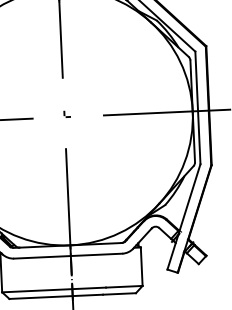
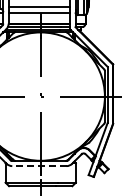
line: (66, 256) -> (38, 166), solid -> dashed

